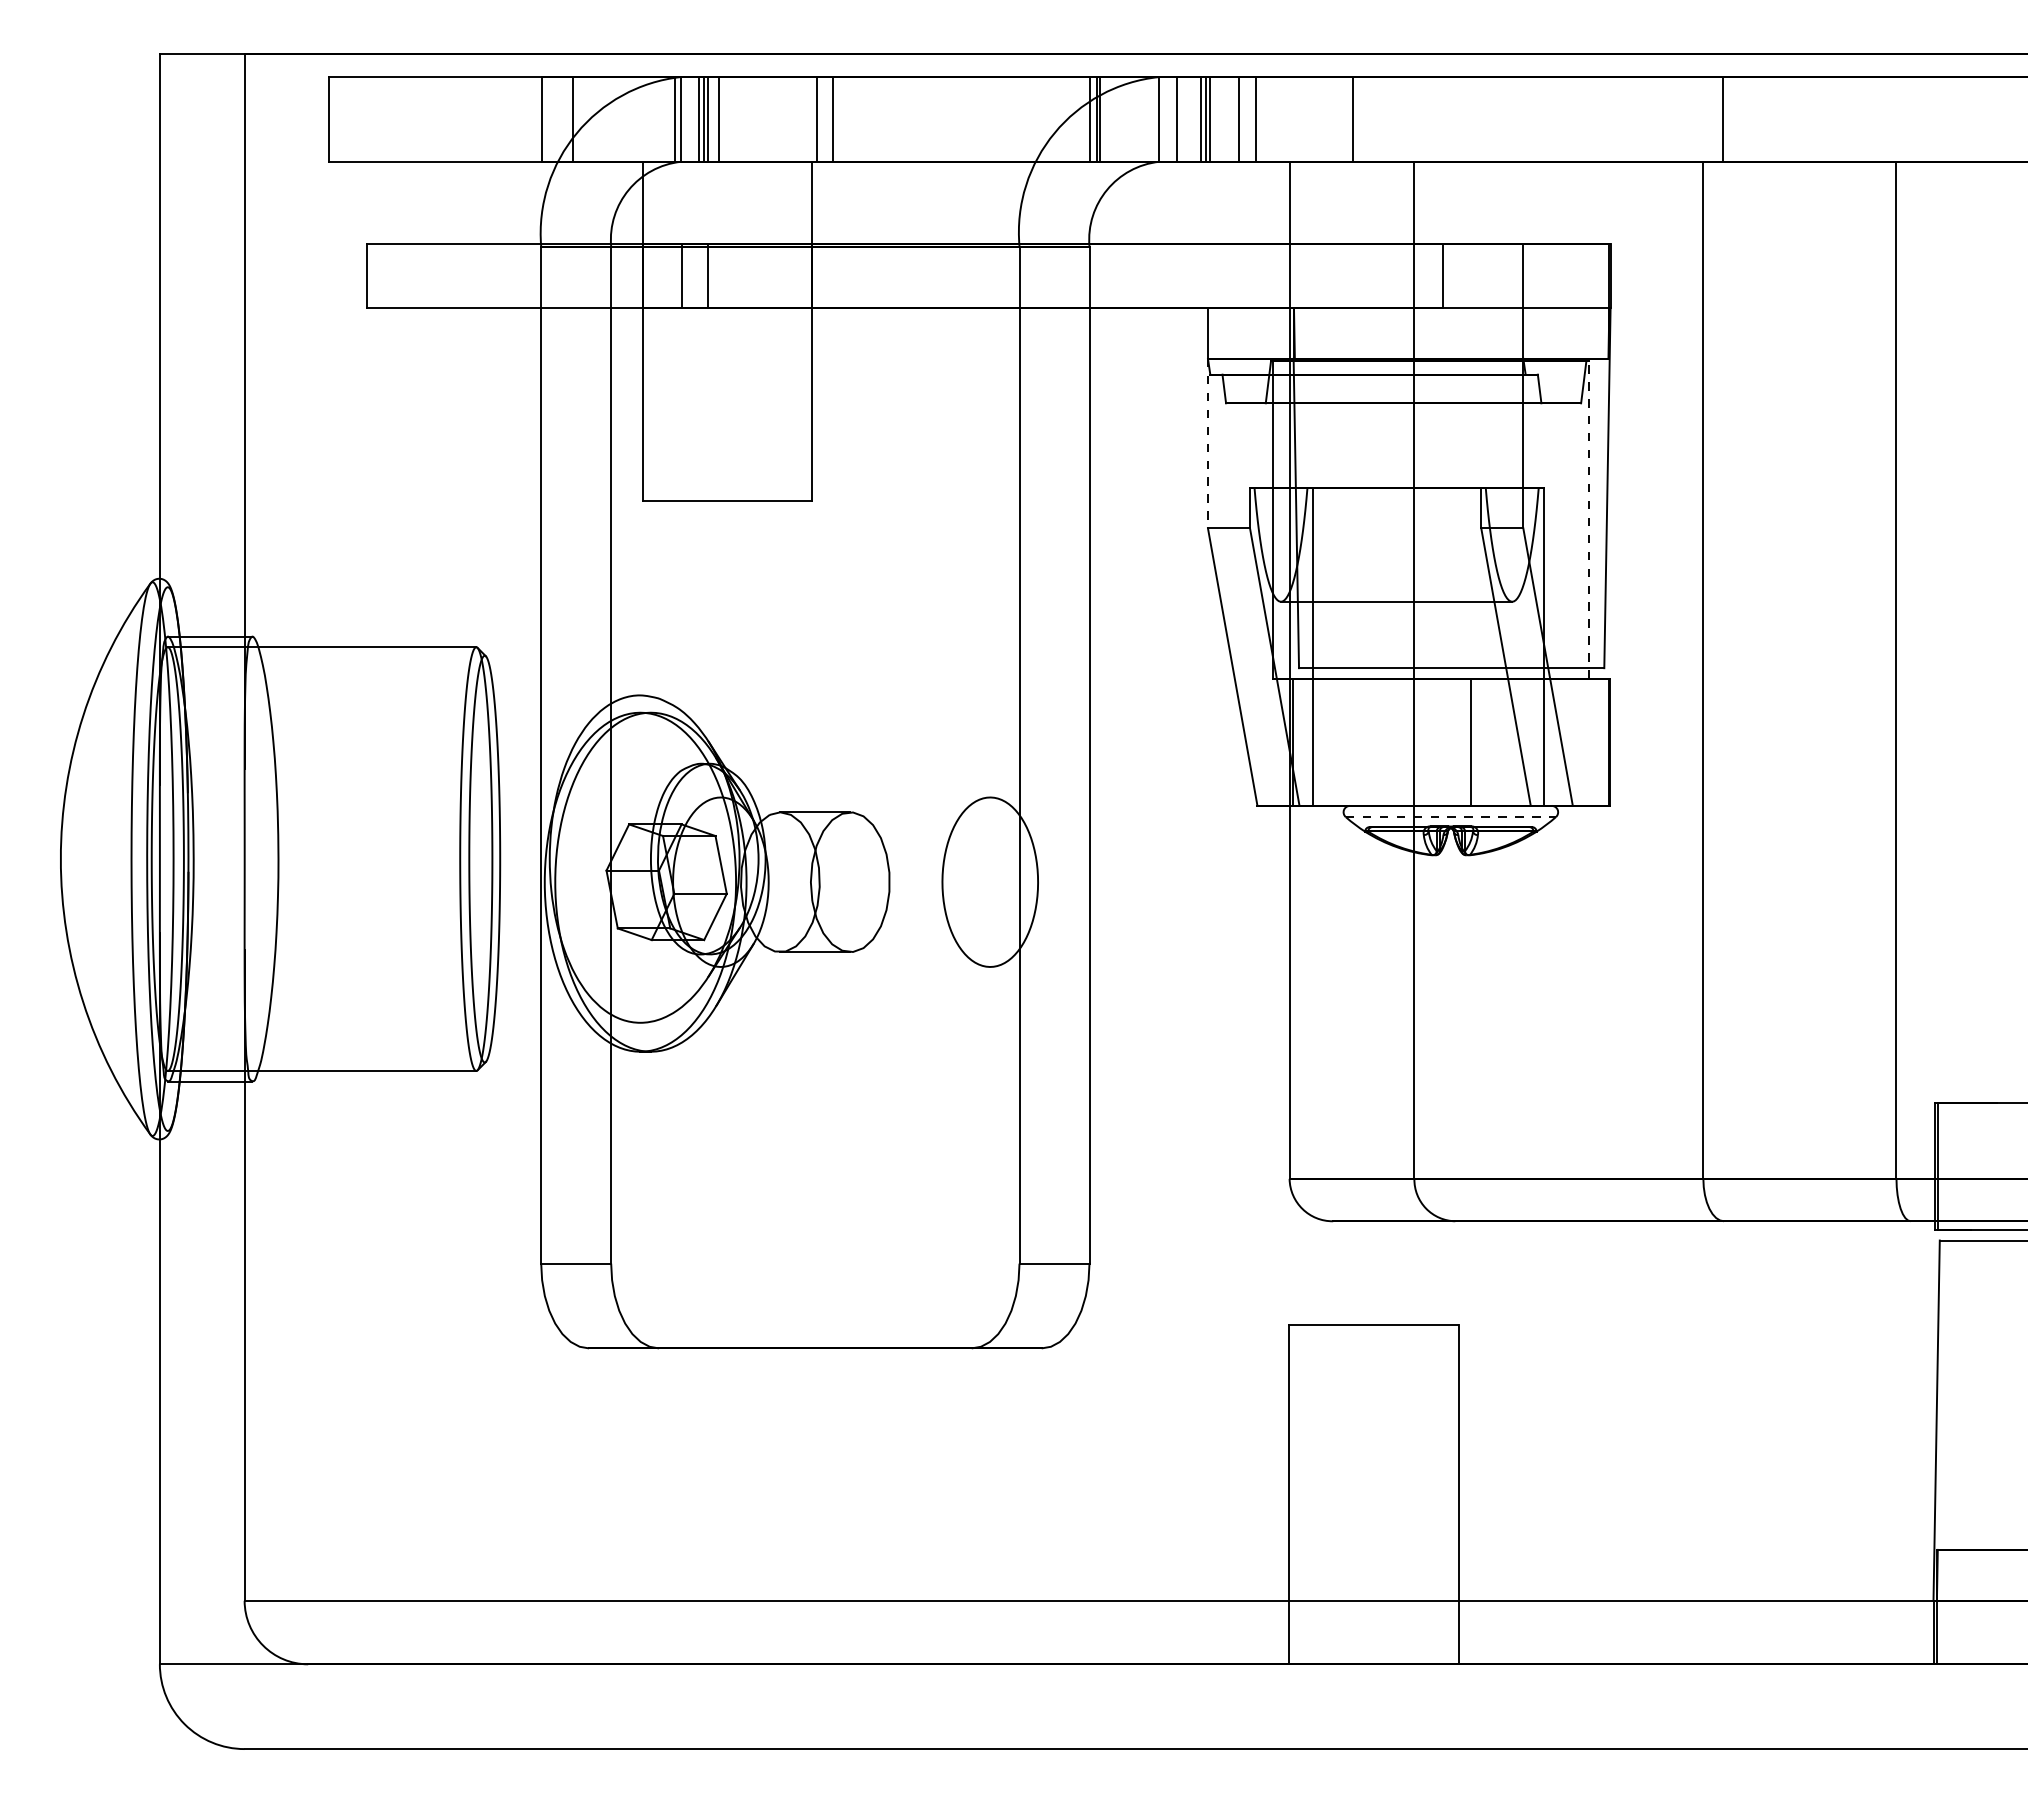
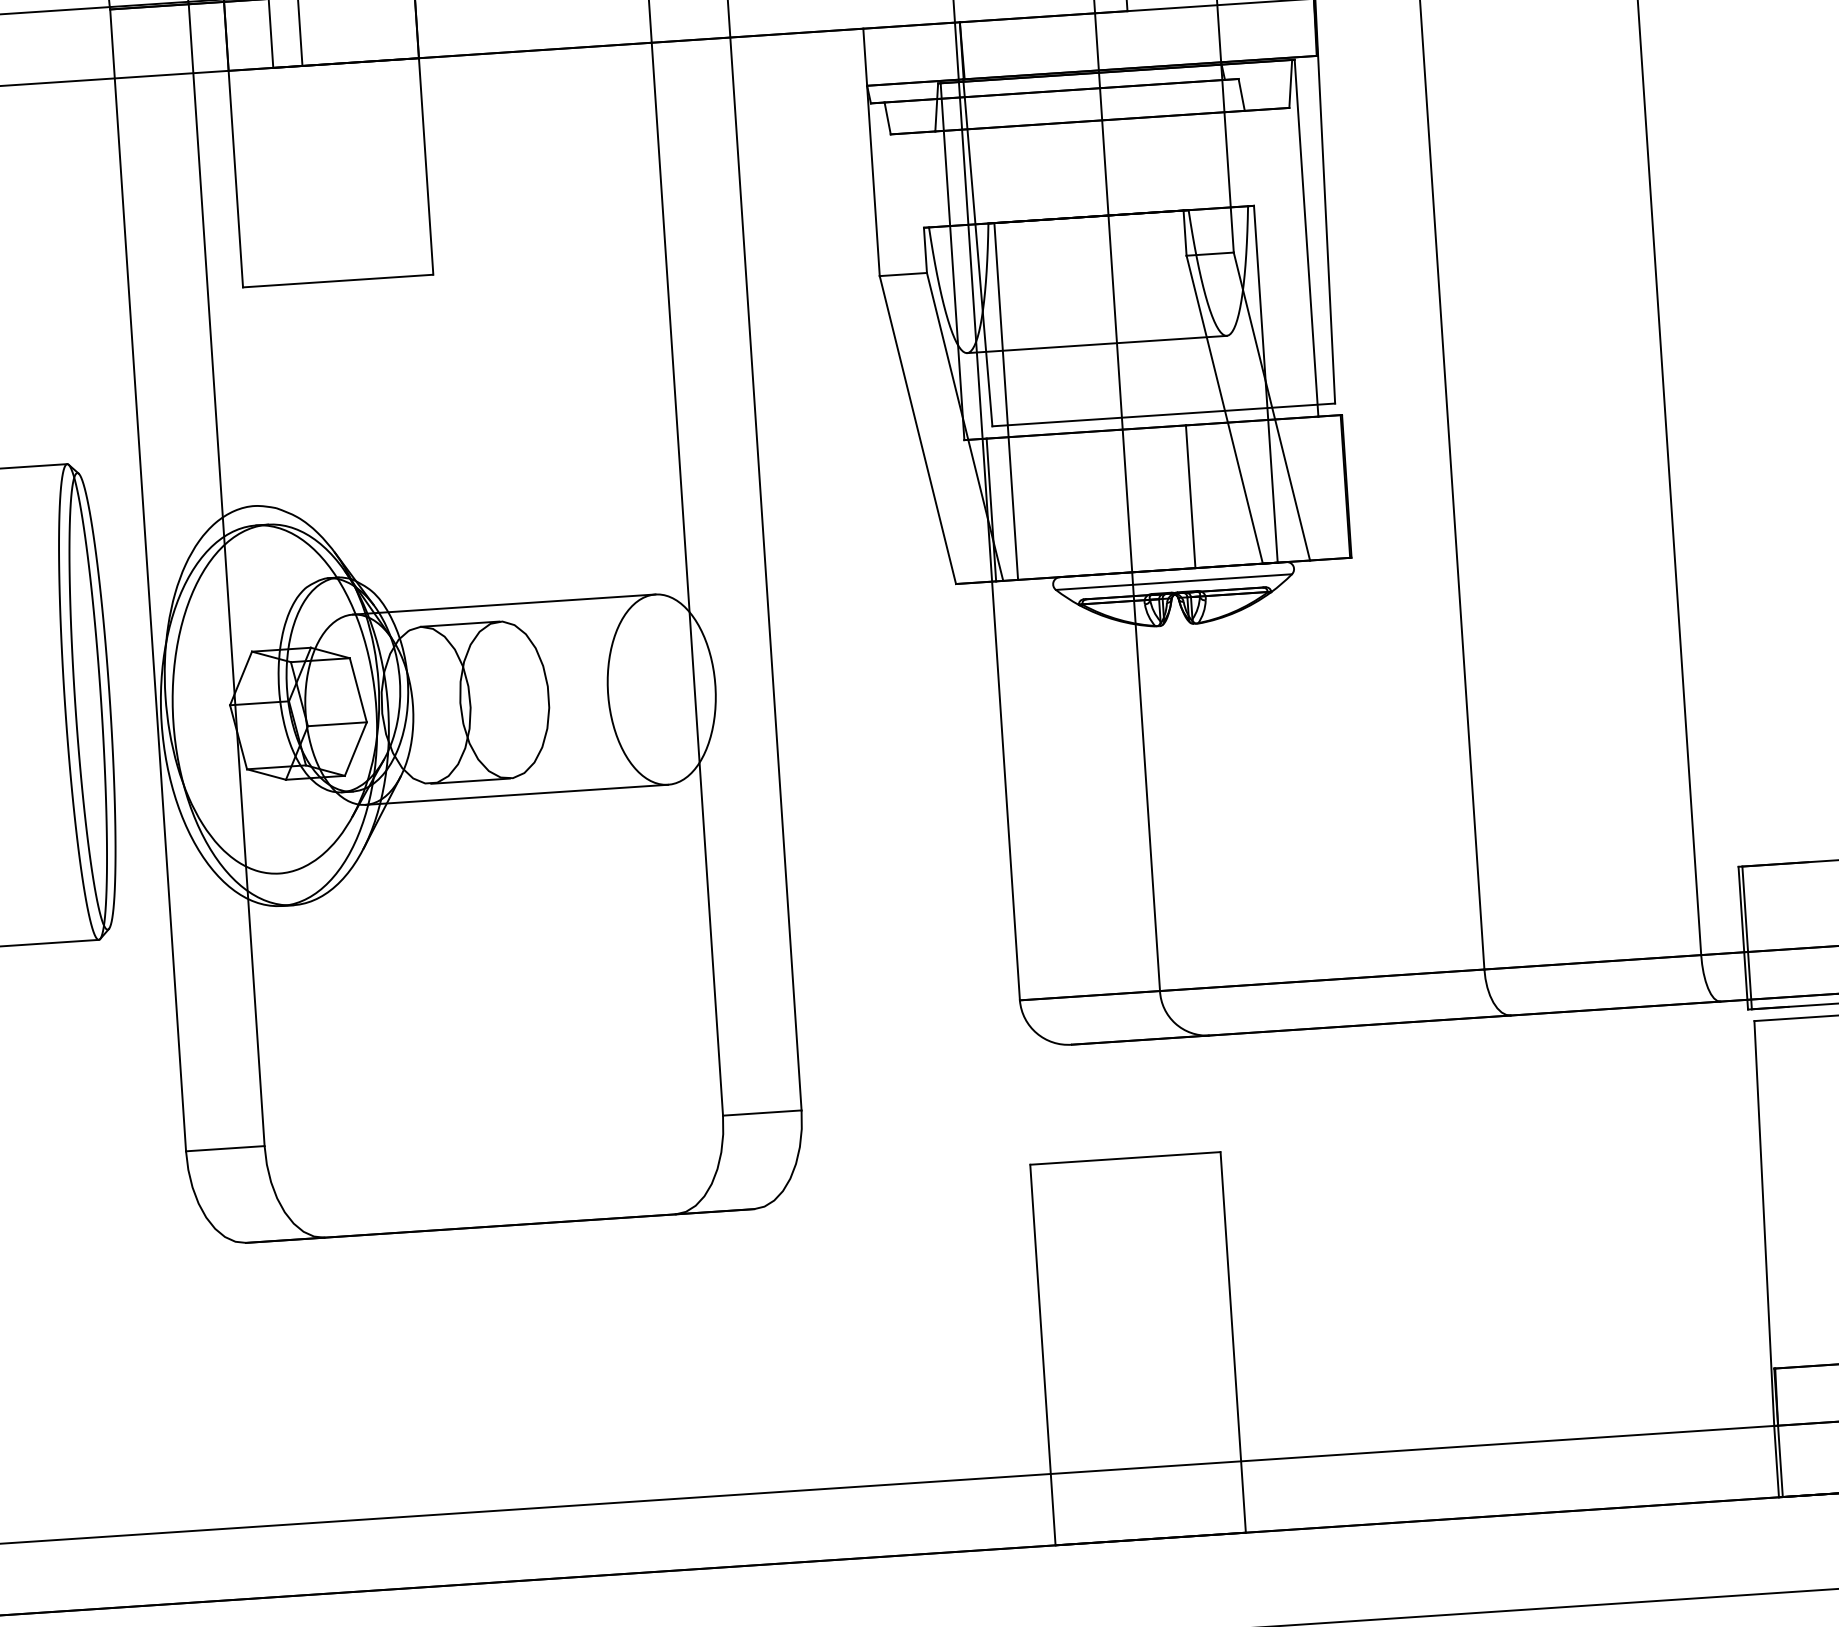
line: (1207, 443) -> (872, 180), dashed -> solid
line: (1588, 519) -> (1306, 237), dashed -> solid
line: (855, 797) -> (504, 604), added
line: (1451, 817) -> (1174, 582), dashed -> solid
line: (855, 967) -> (516, 795), added

